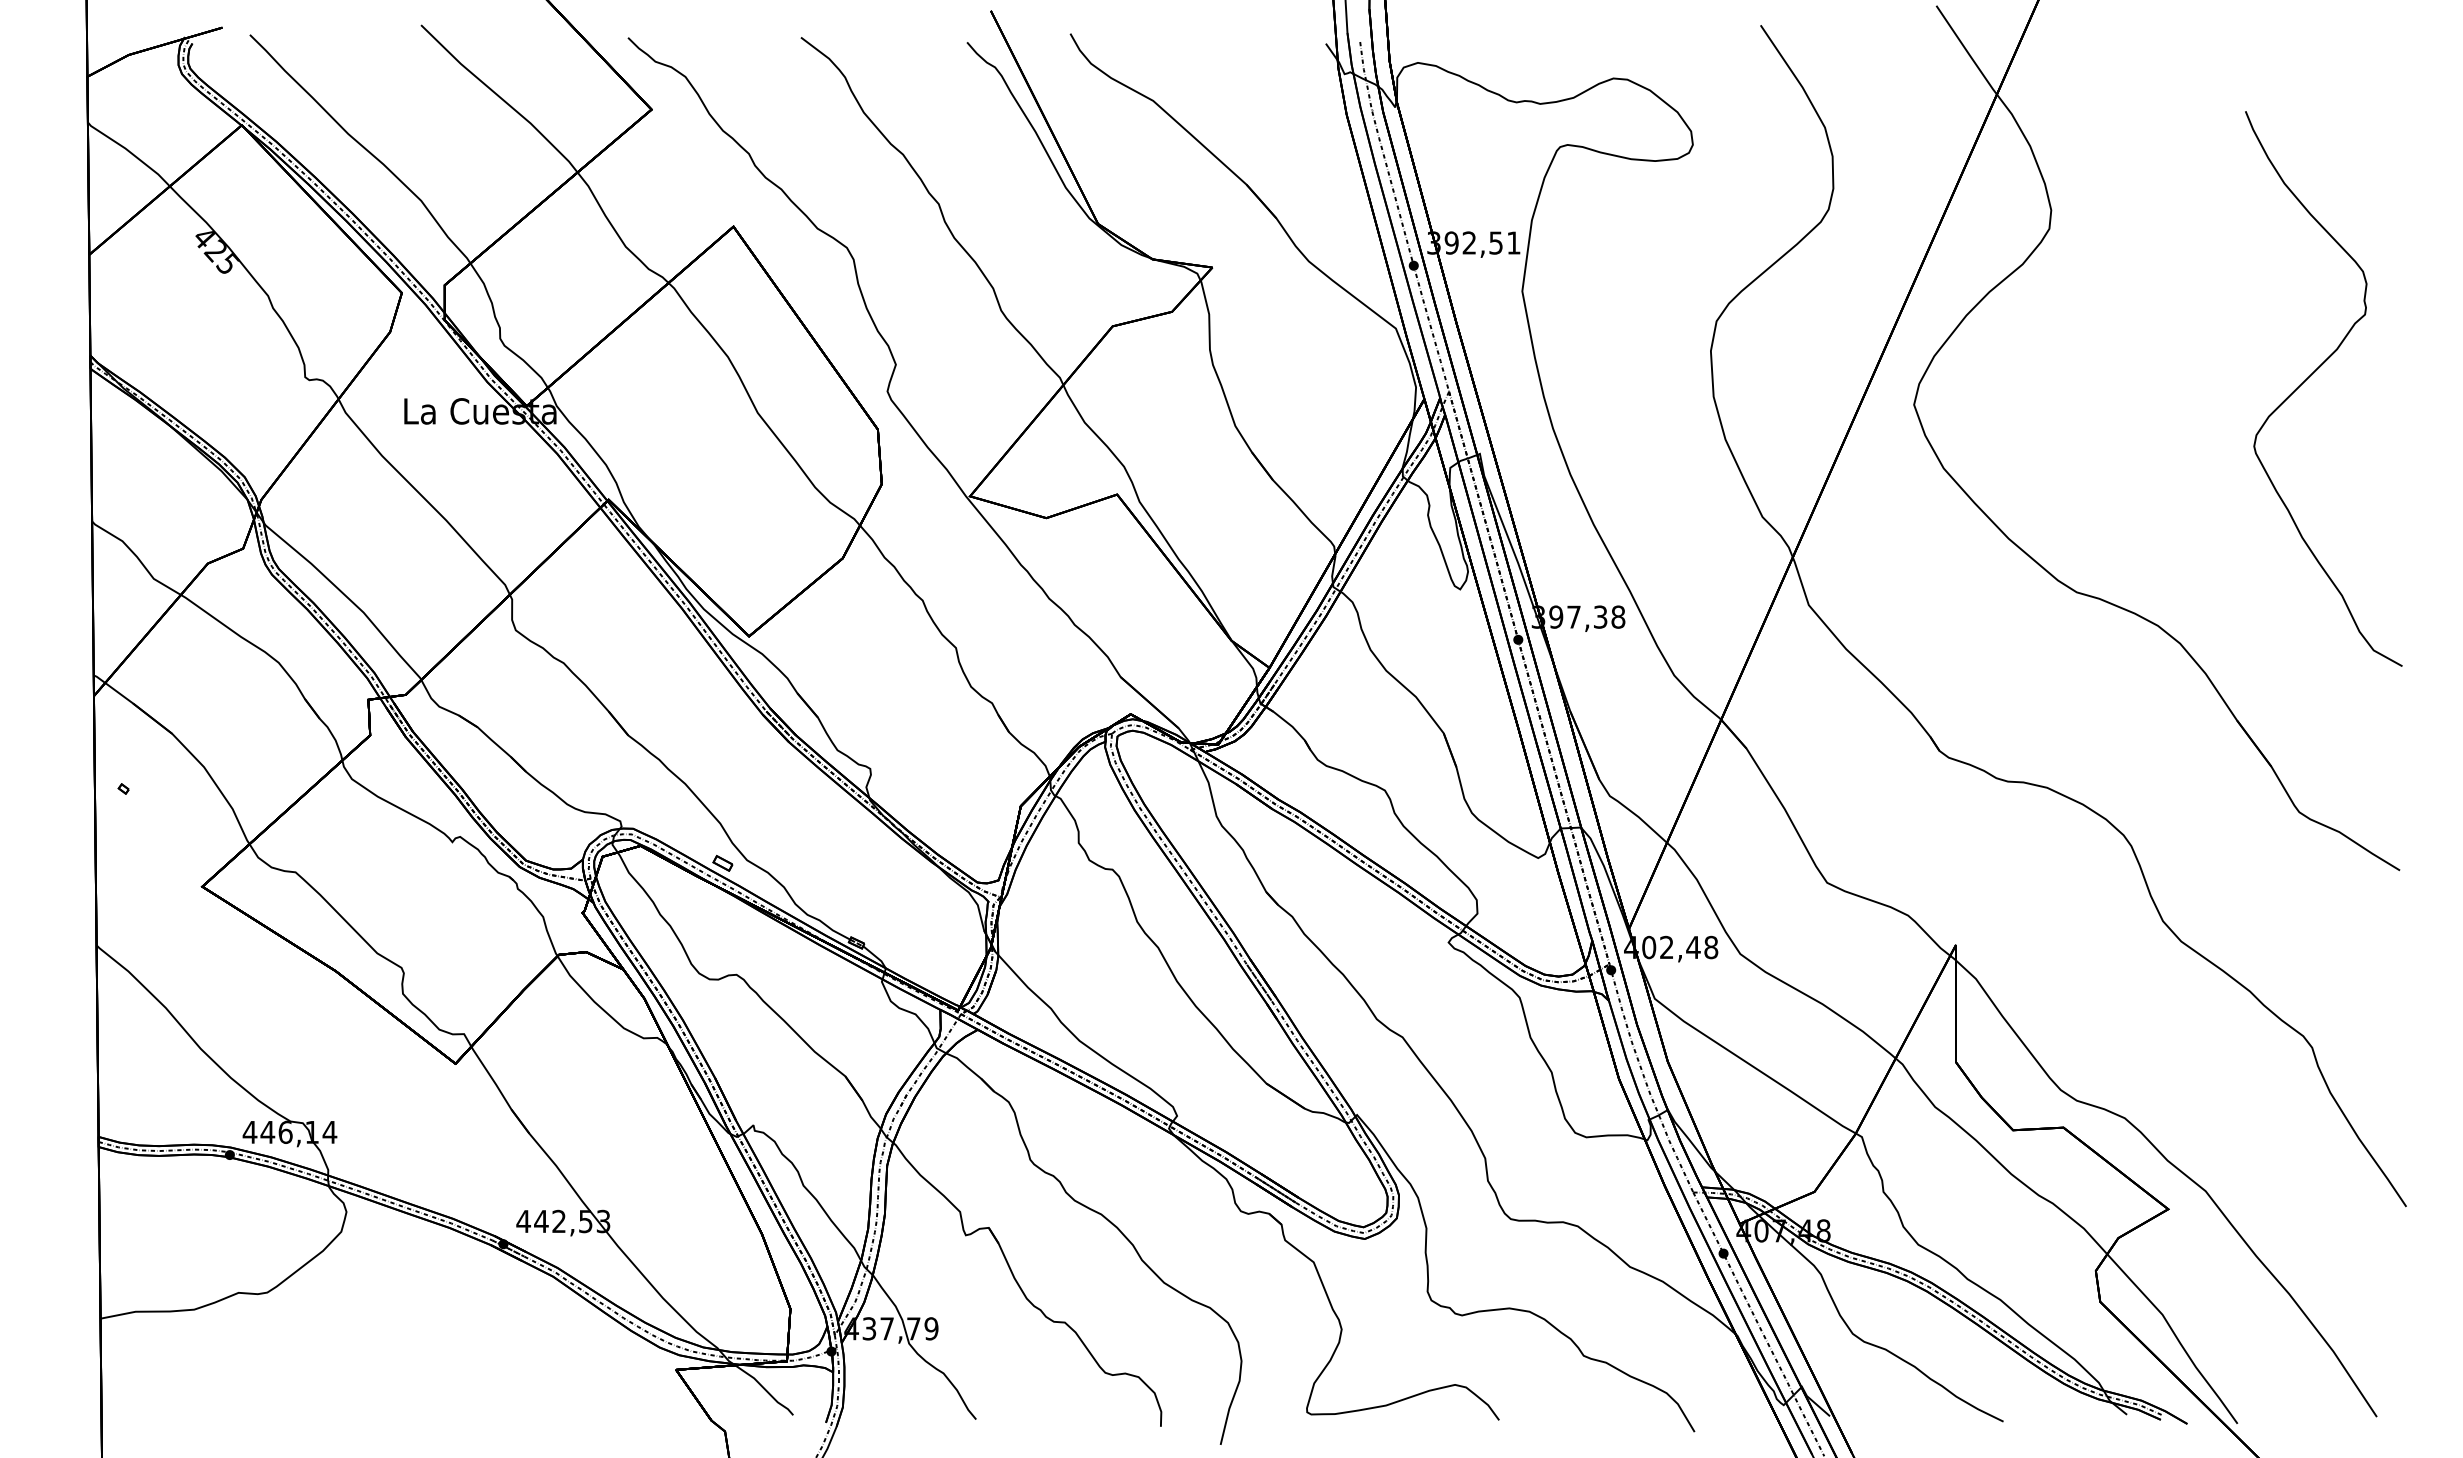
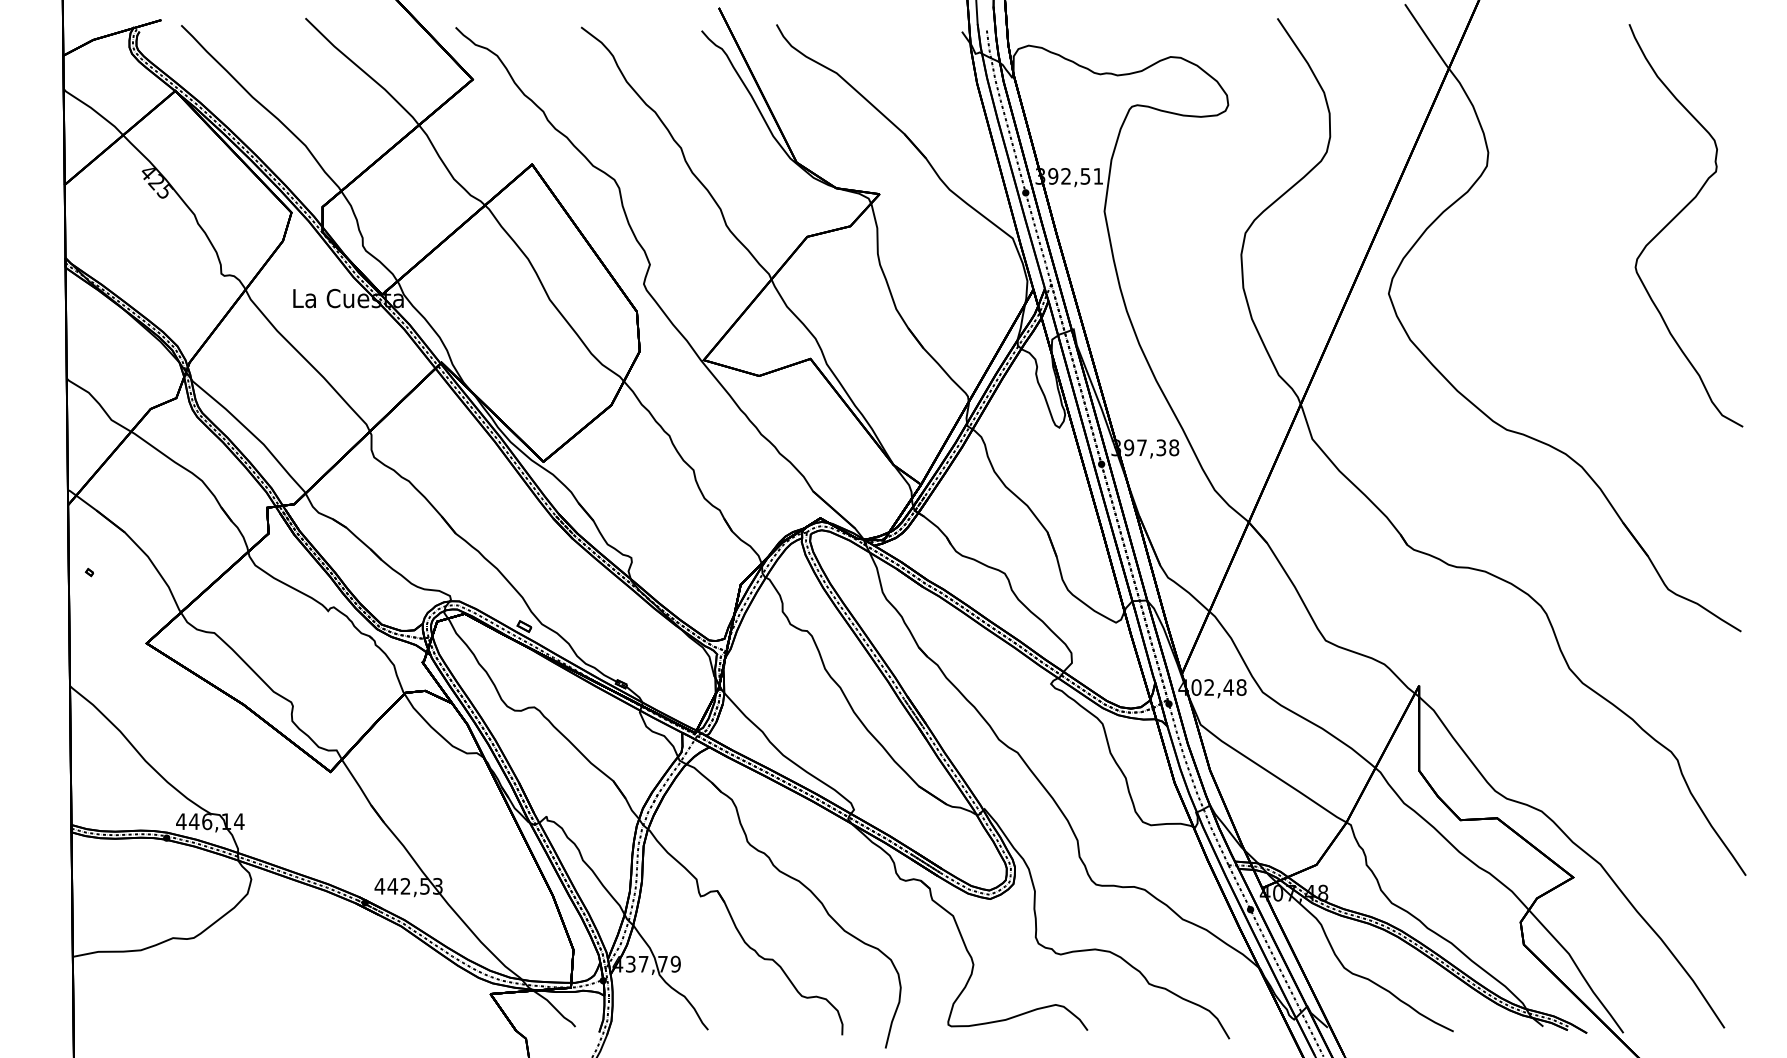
curve: (2311, 375) -> (1677, 215), moved

